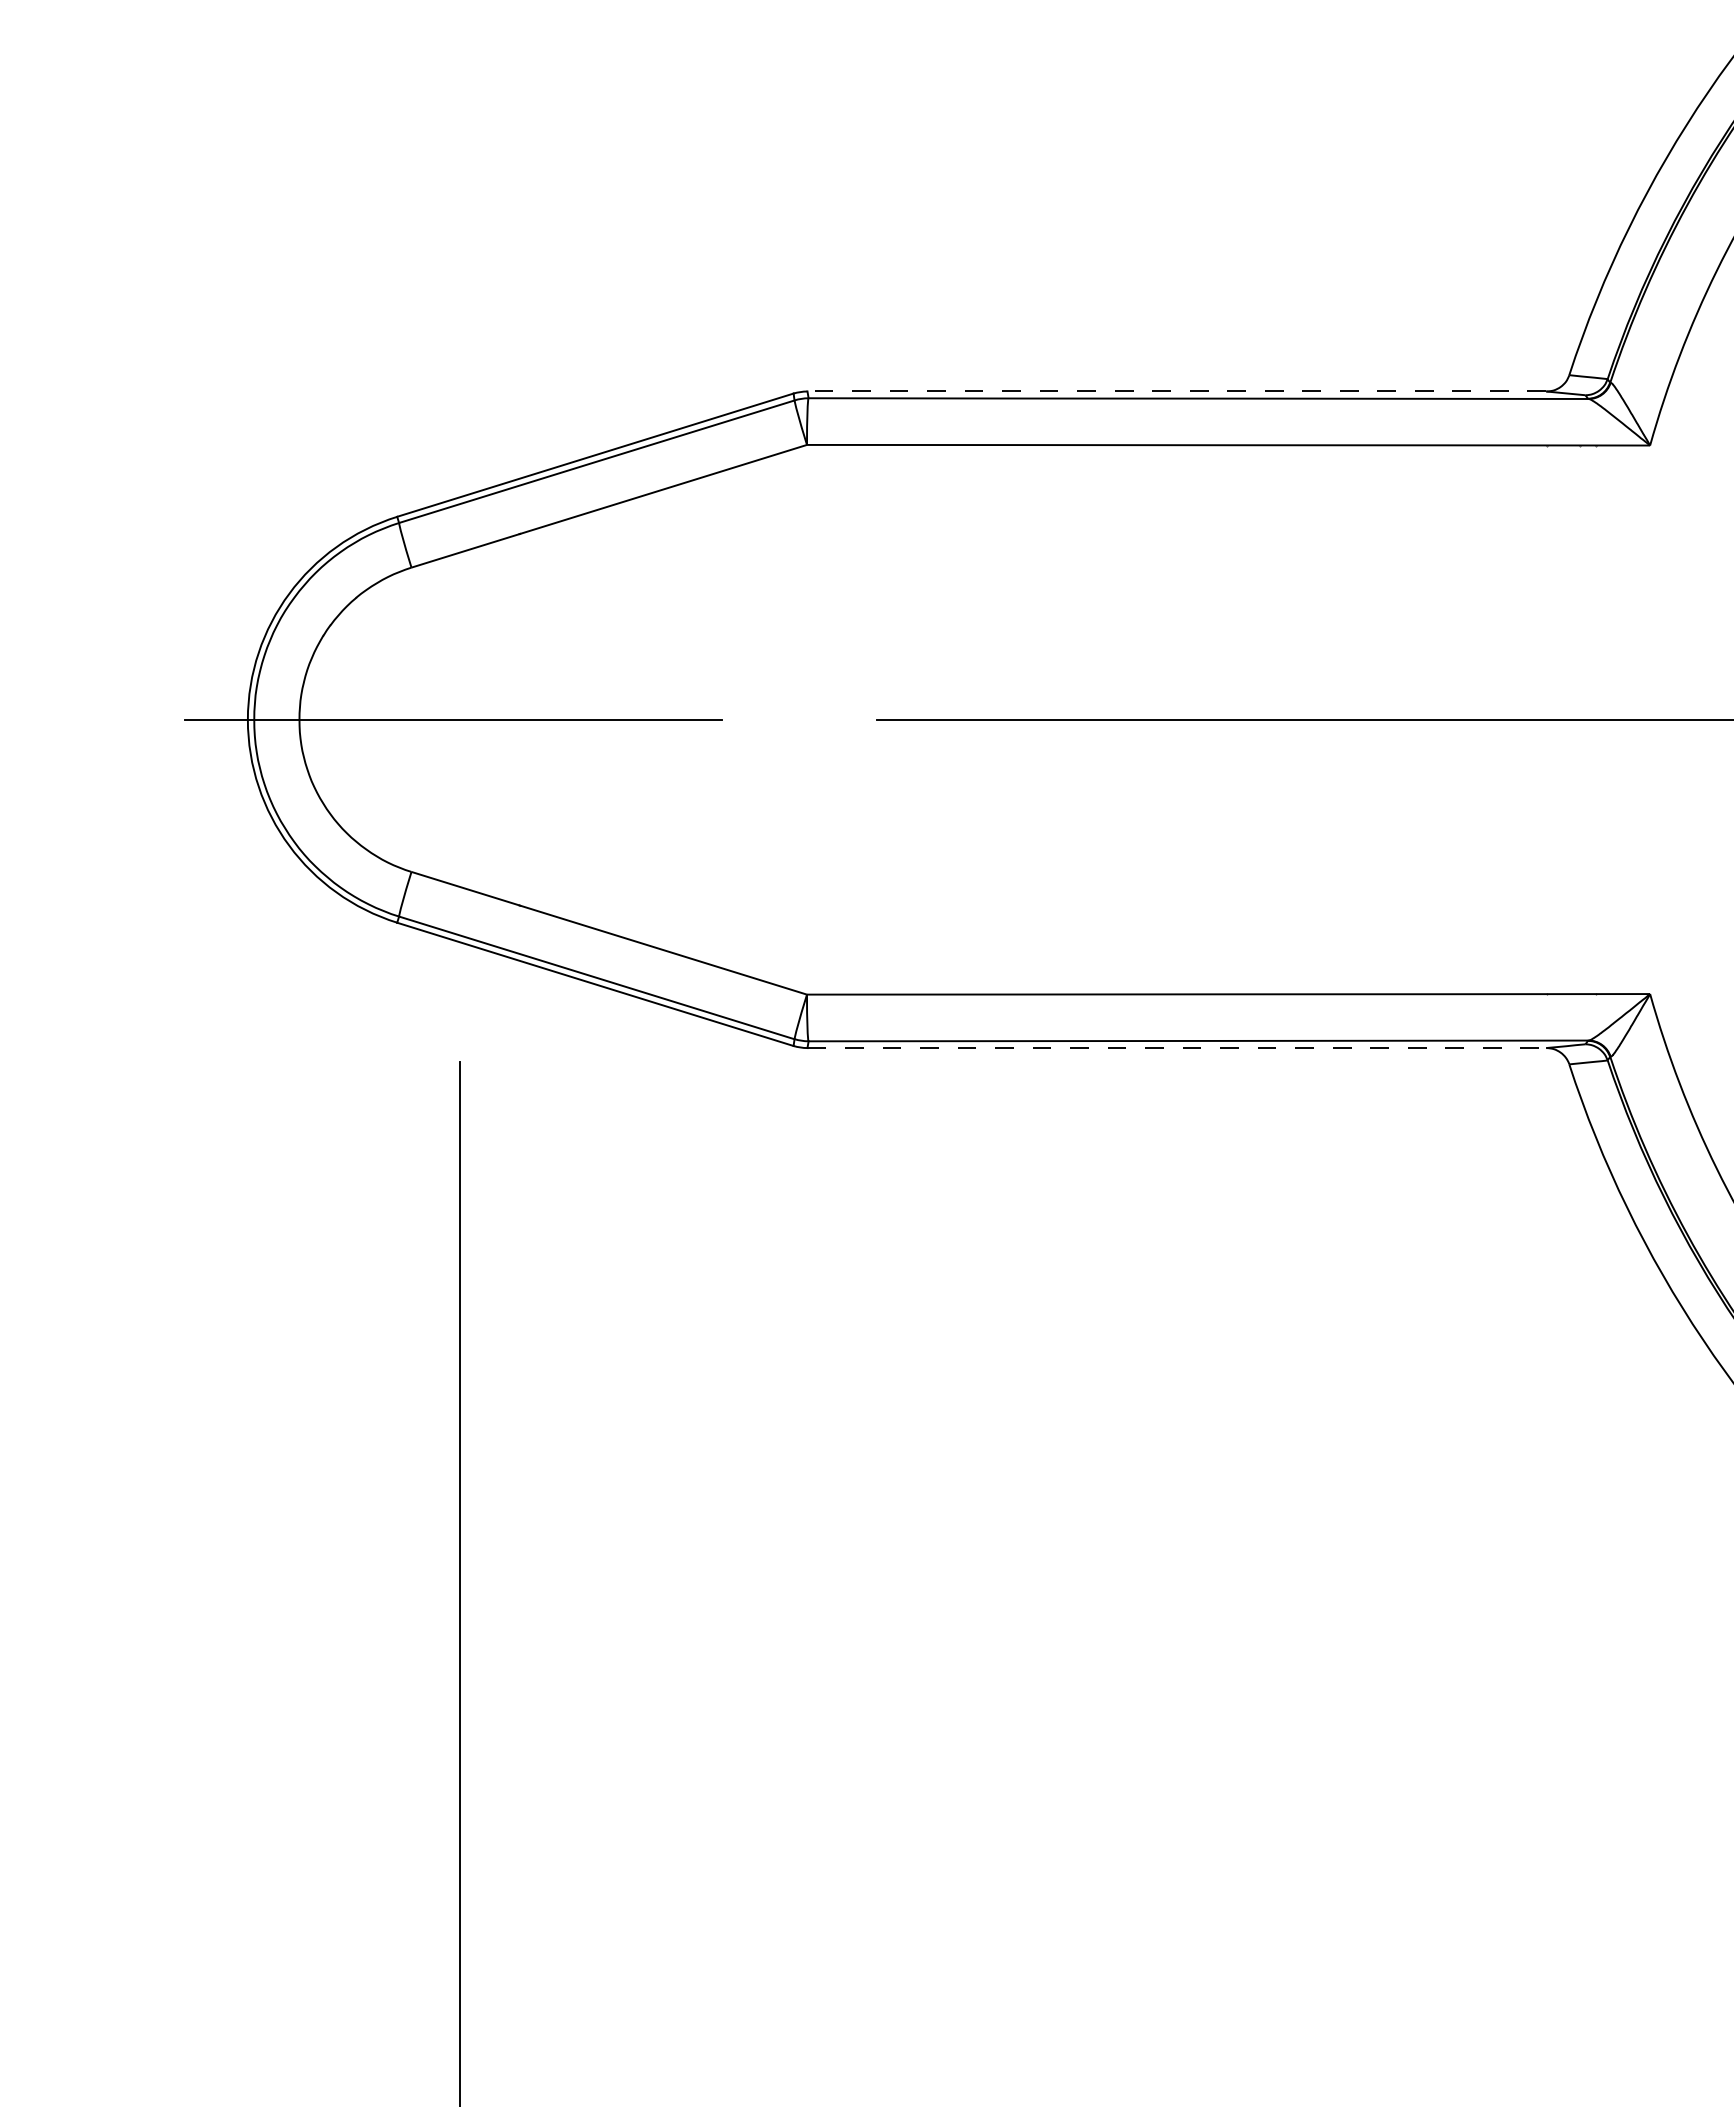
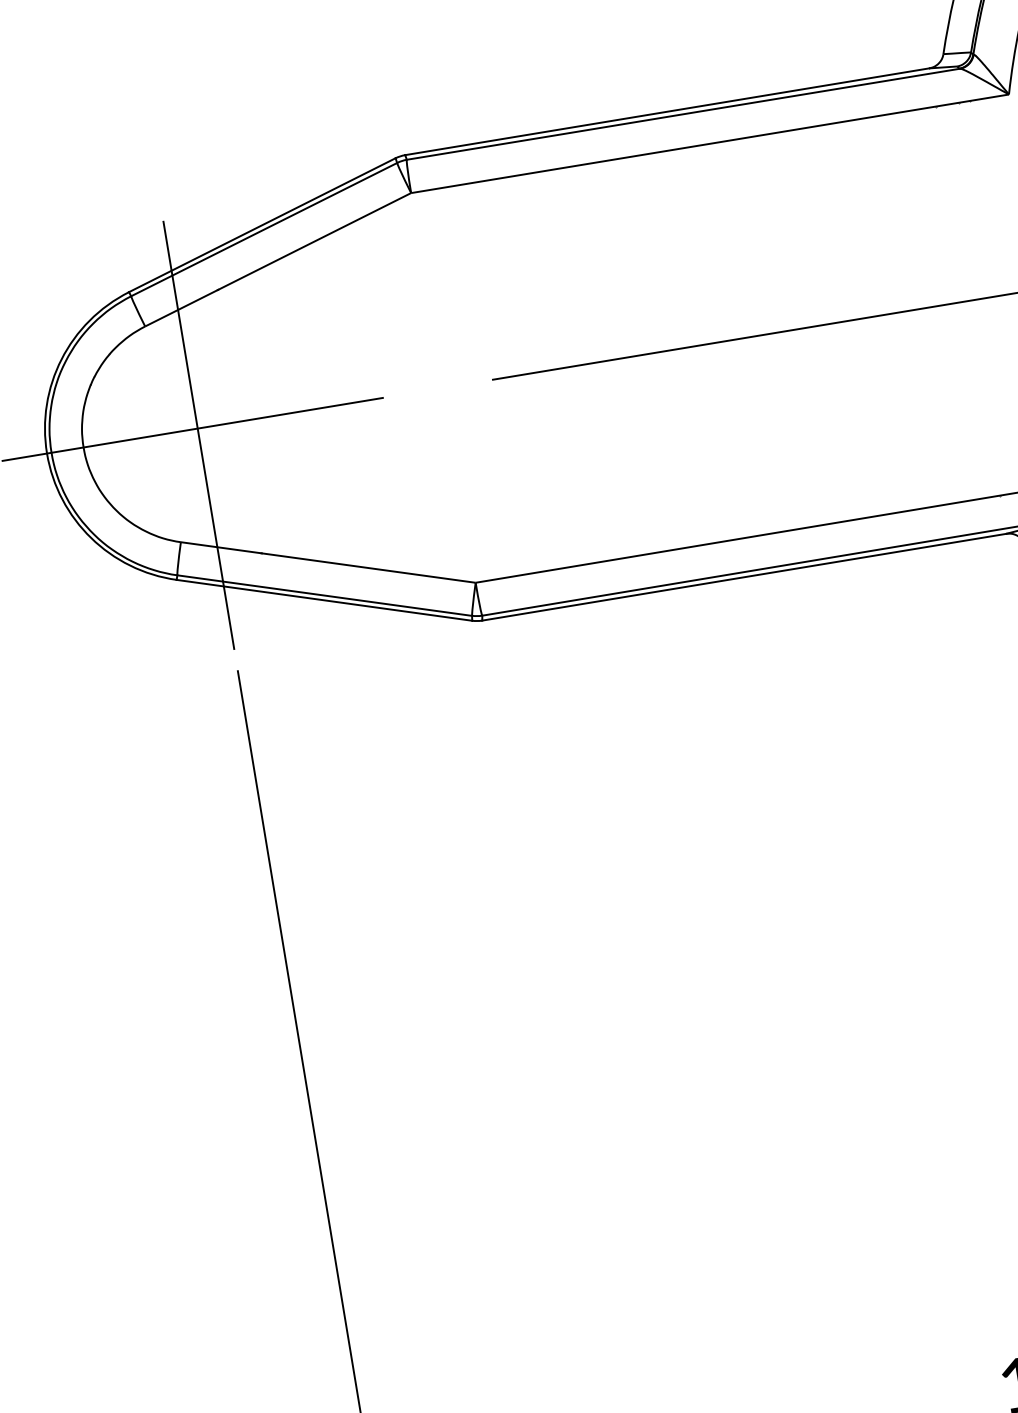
line: (1176, 391) -> (666, 111), dashed -> solid
line: (460, 729) -> (198, 435), added
line: (1177, 1048) -> (744, 577), dashed -> solid

